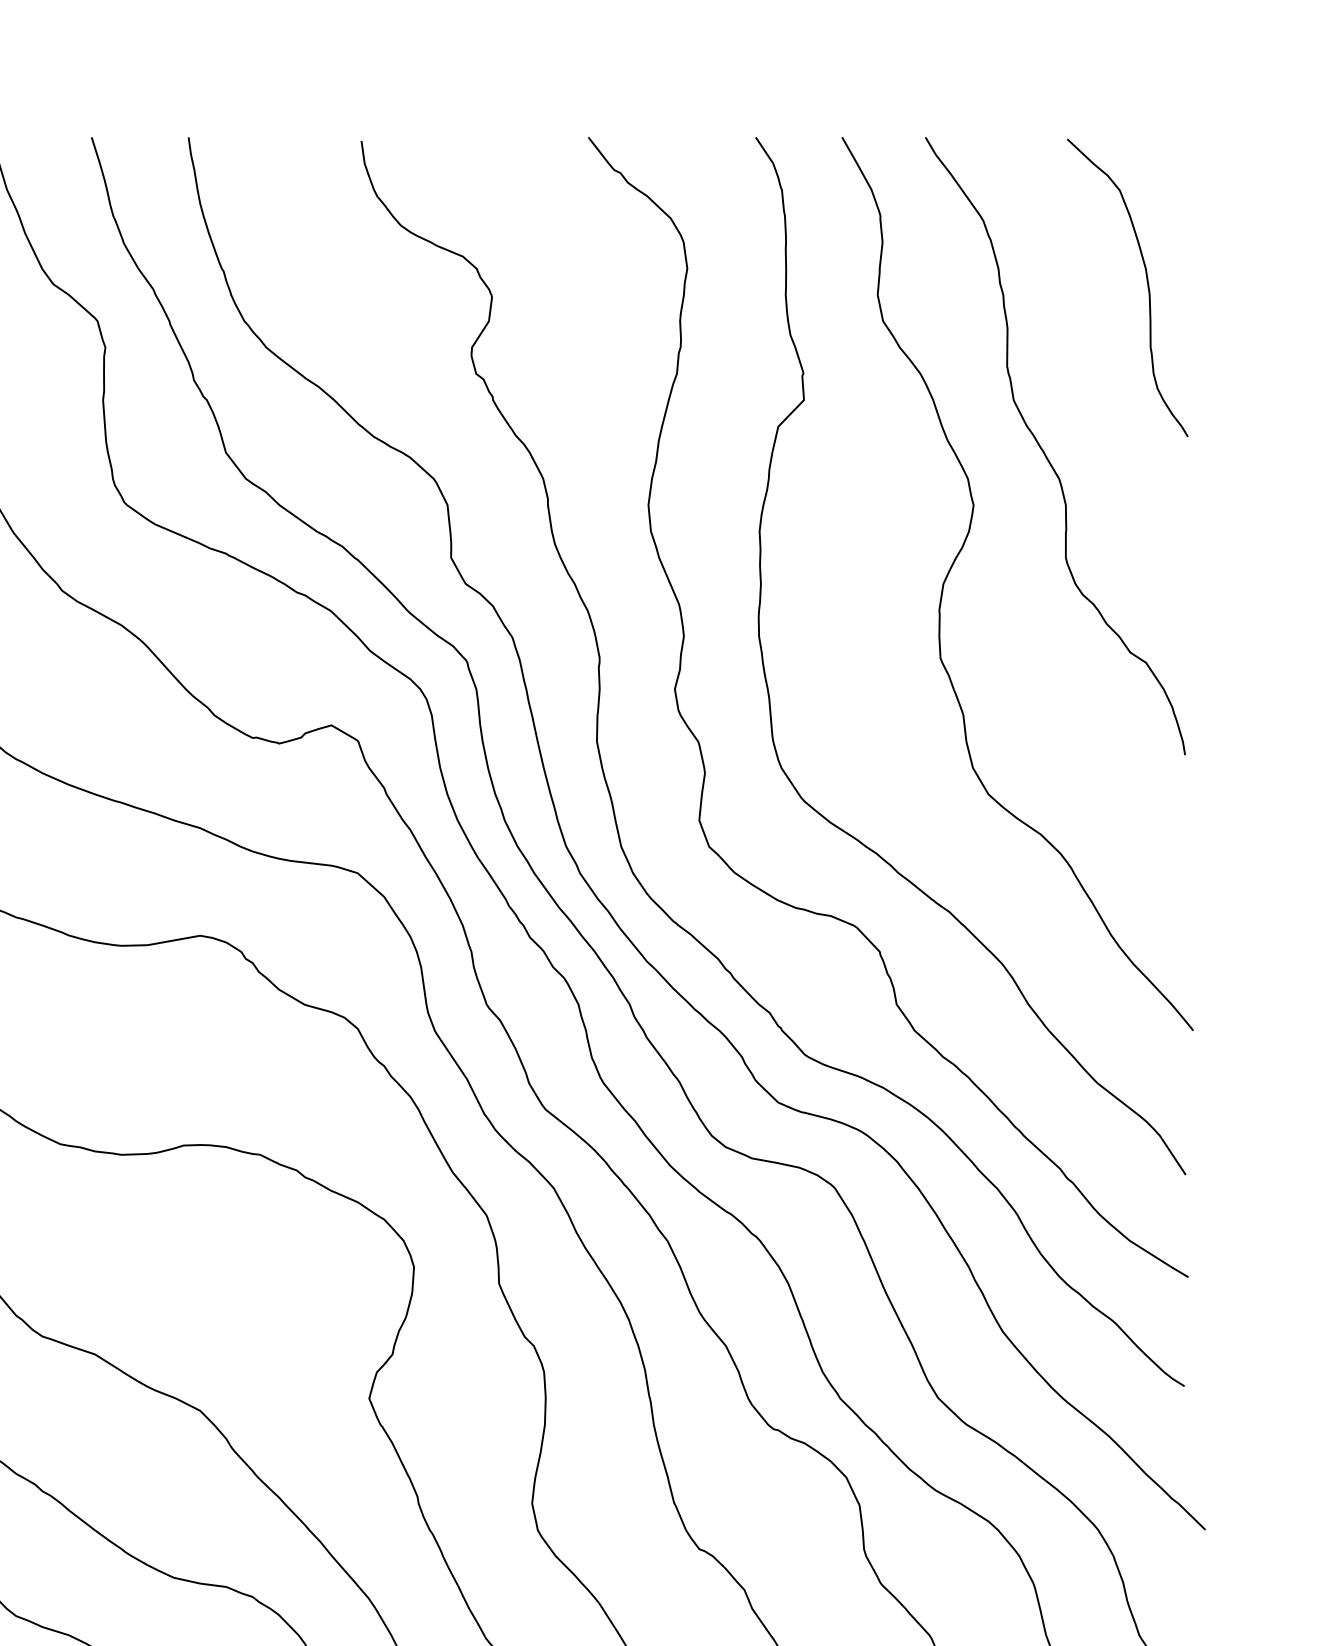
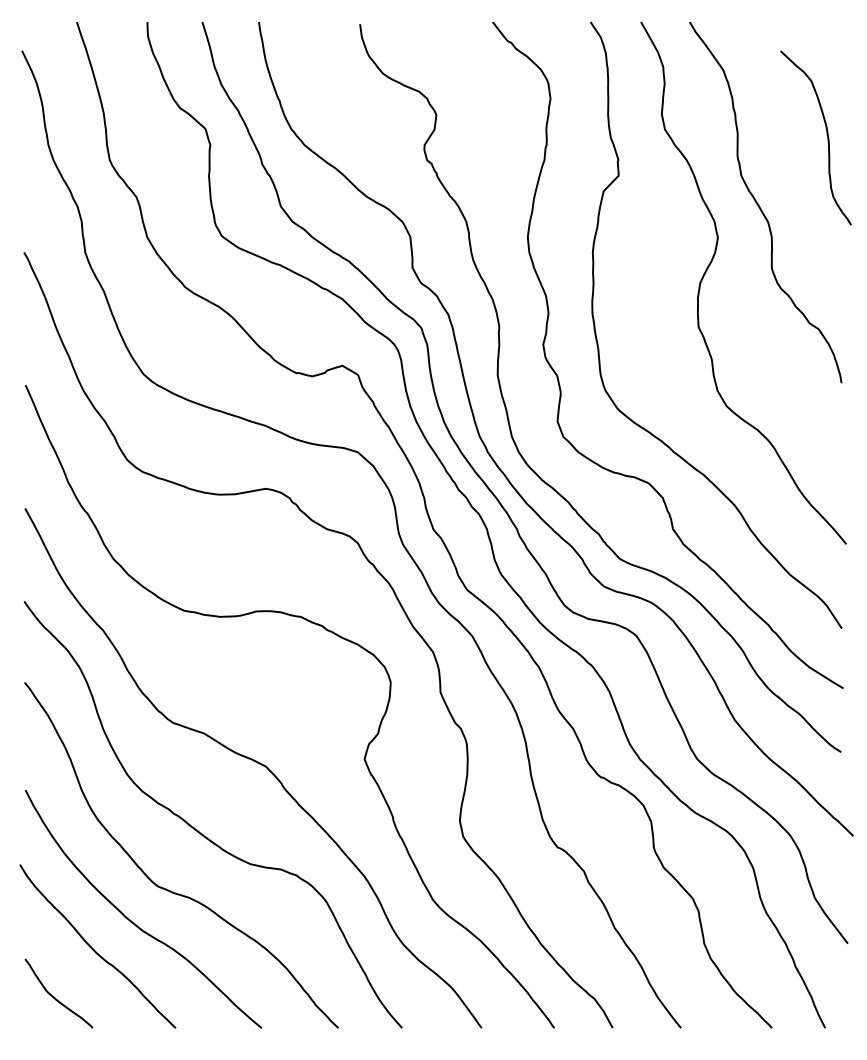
curve: (1145, 281) -> (826, 134), moved

